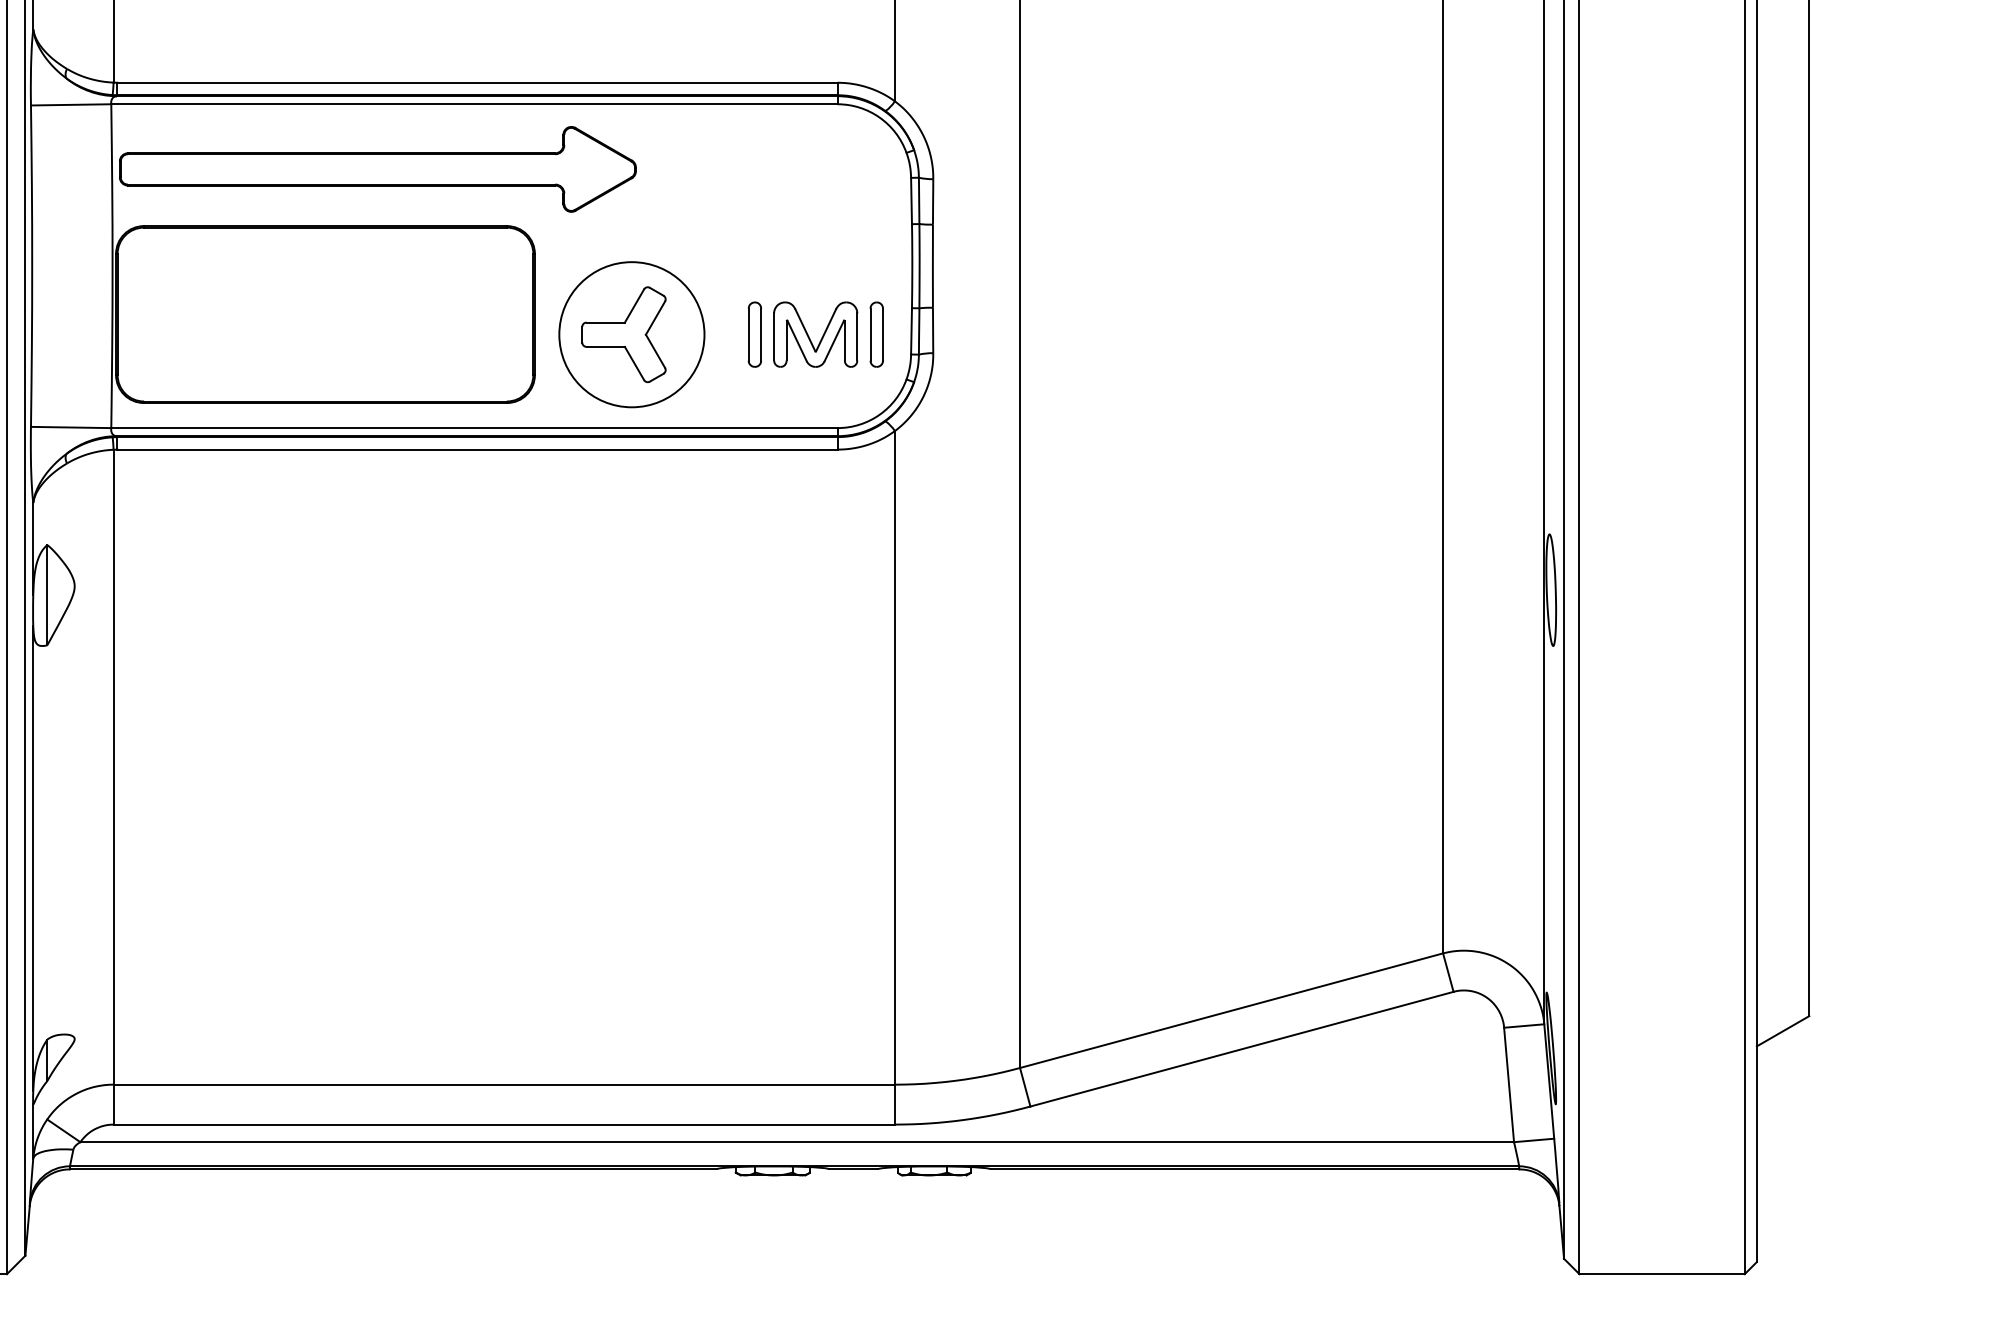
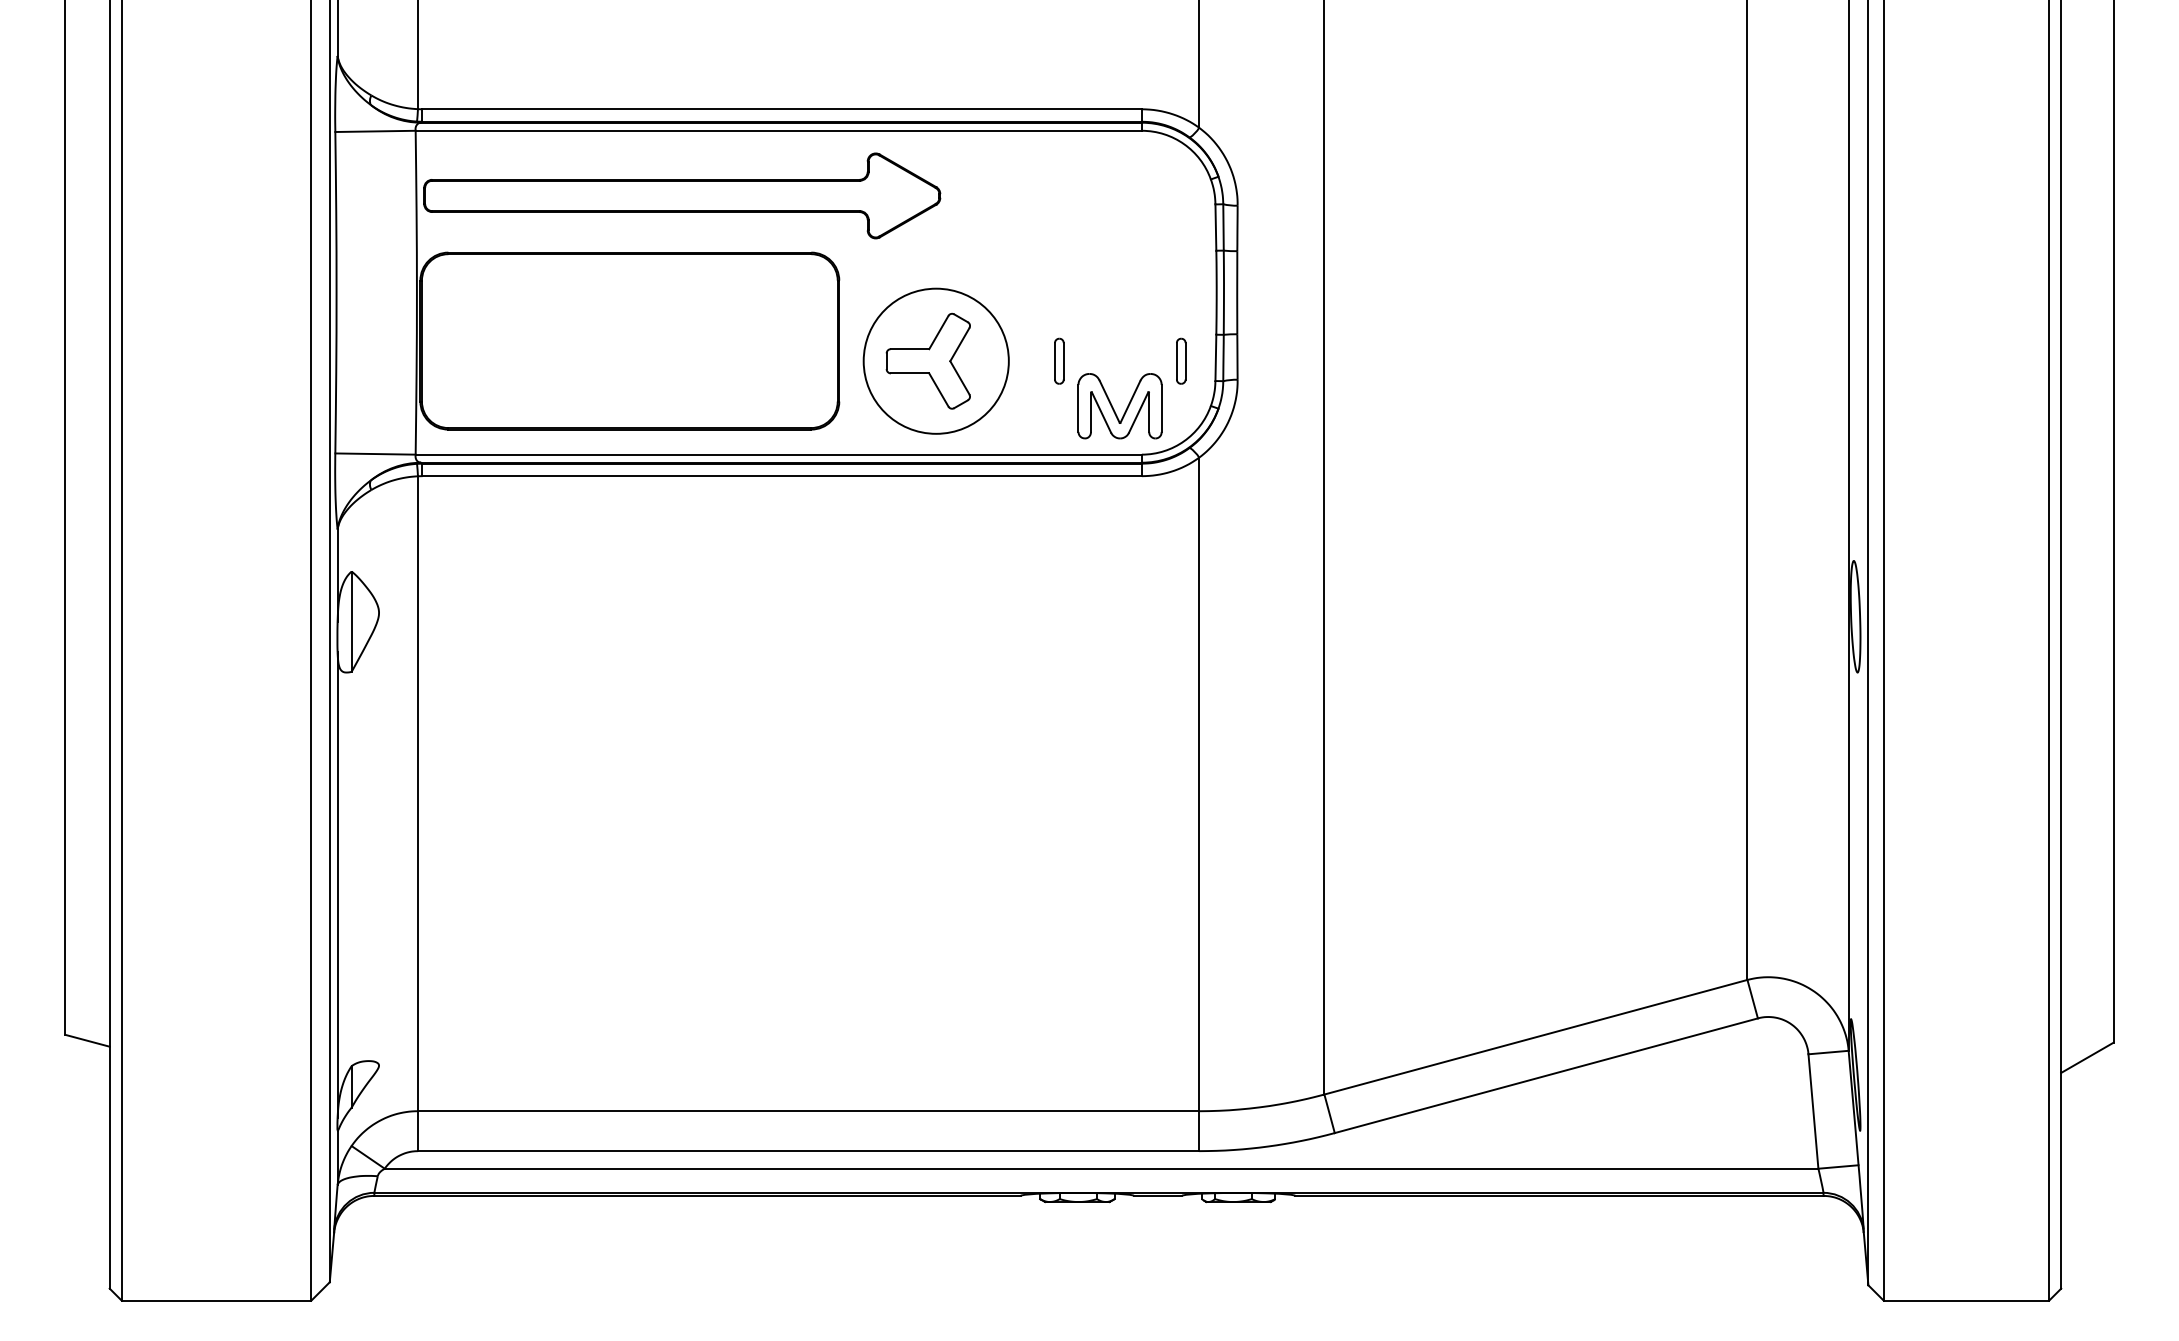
part: (755, 334) -> (1059, 361), size x0.7
part: (815, 334) -> (1119, 406), moved
part: (877, 334) -> (1181, 361), size x0.7

